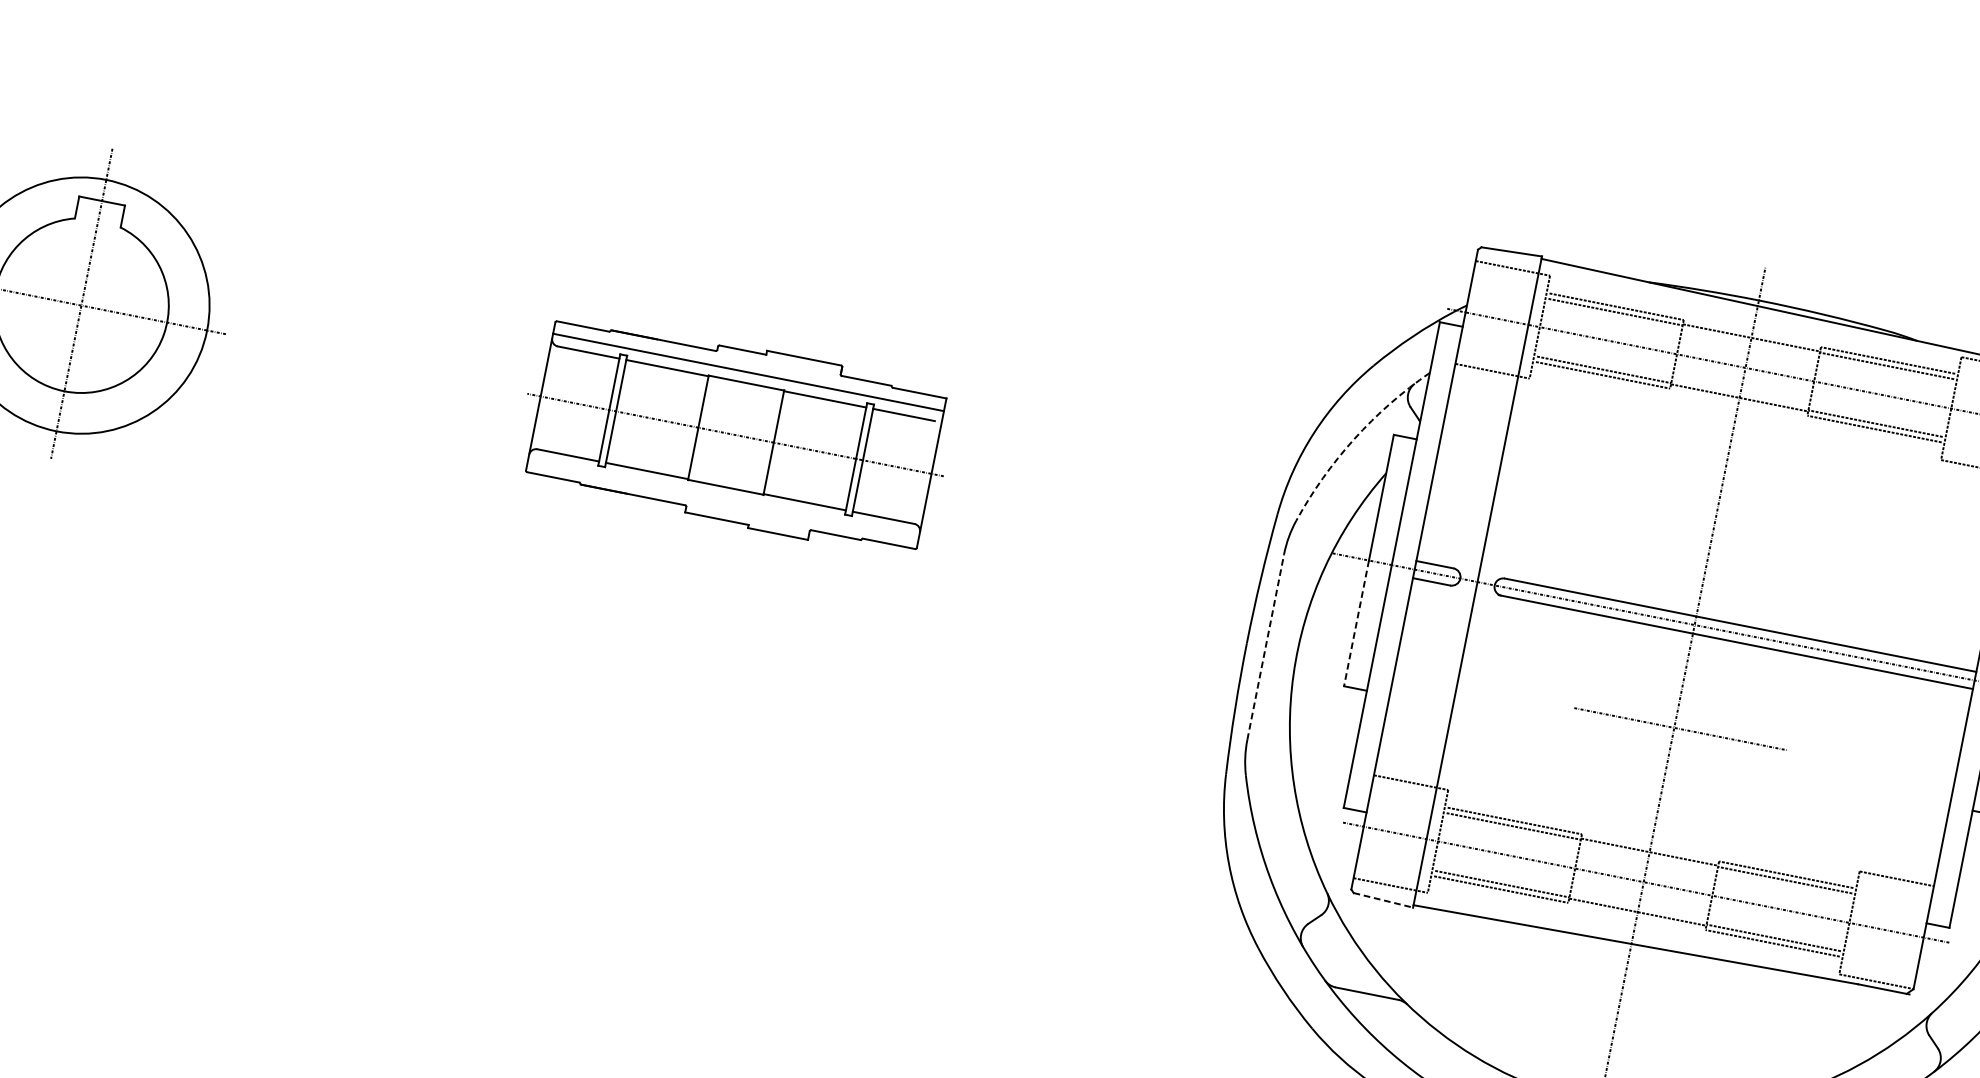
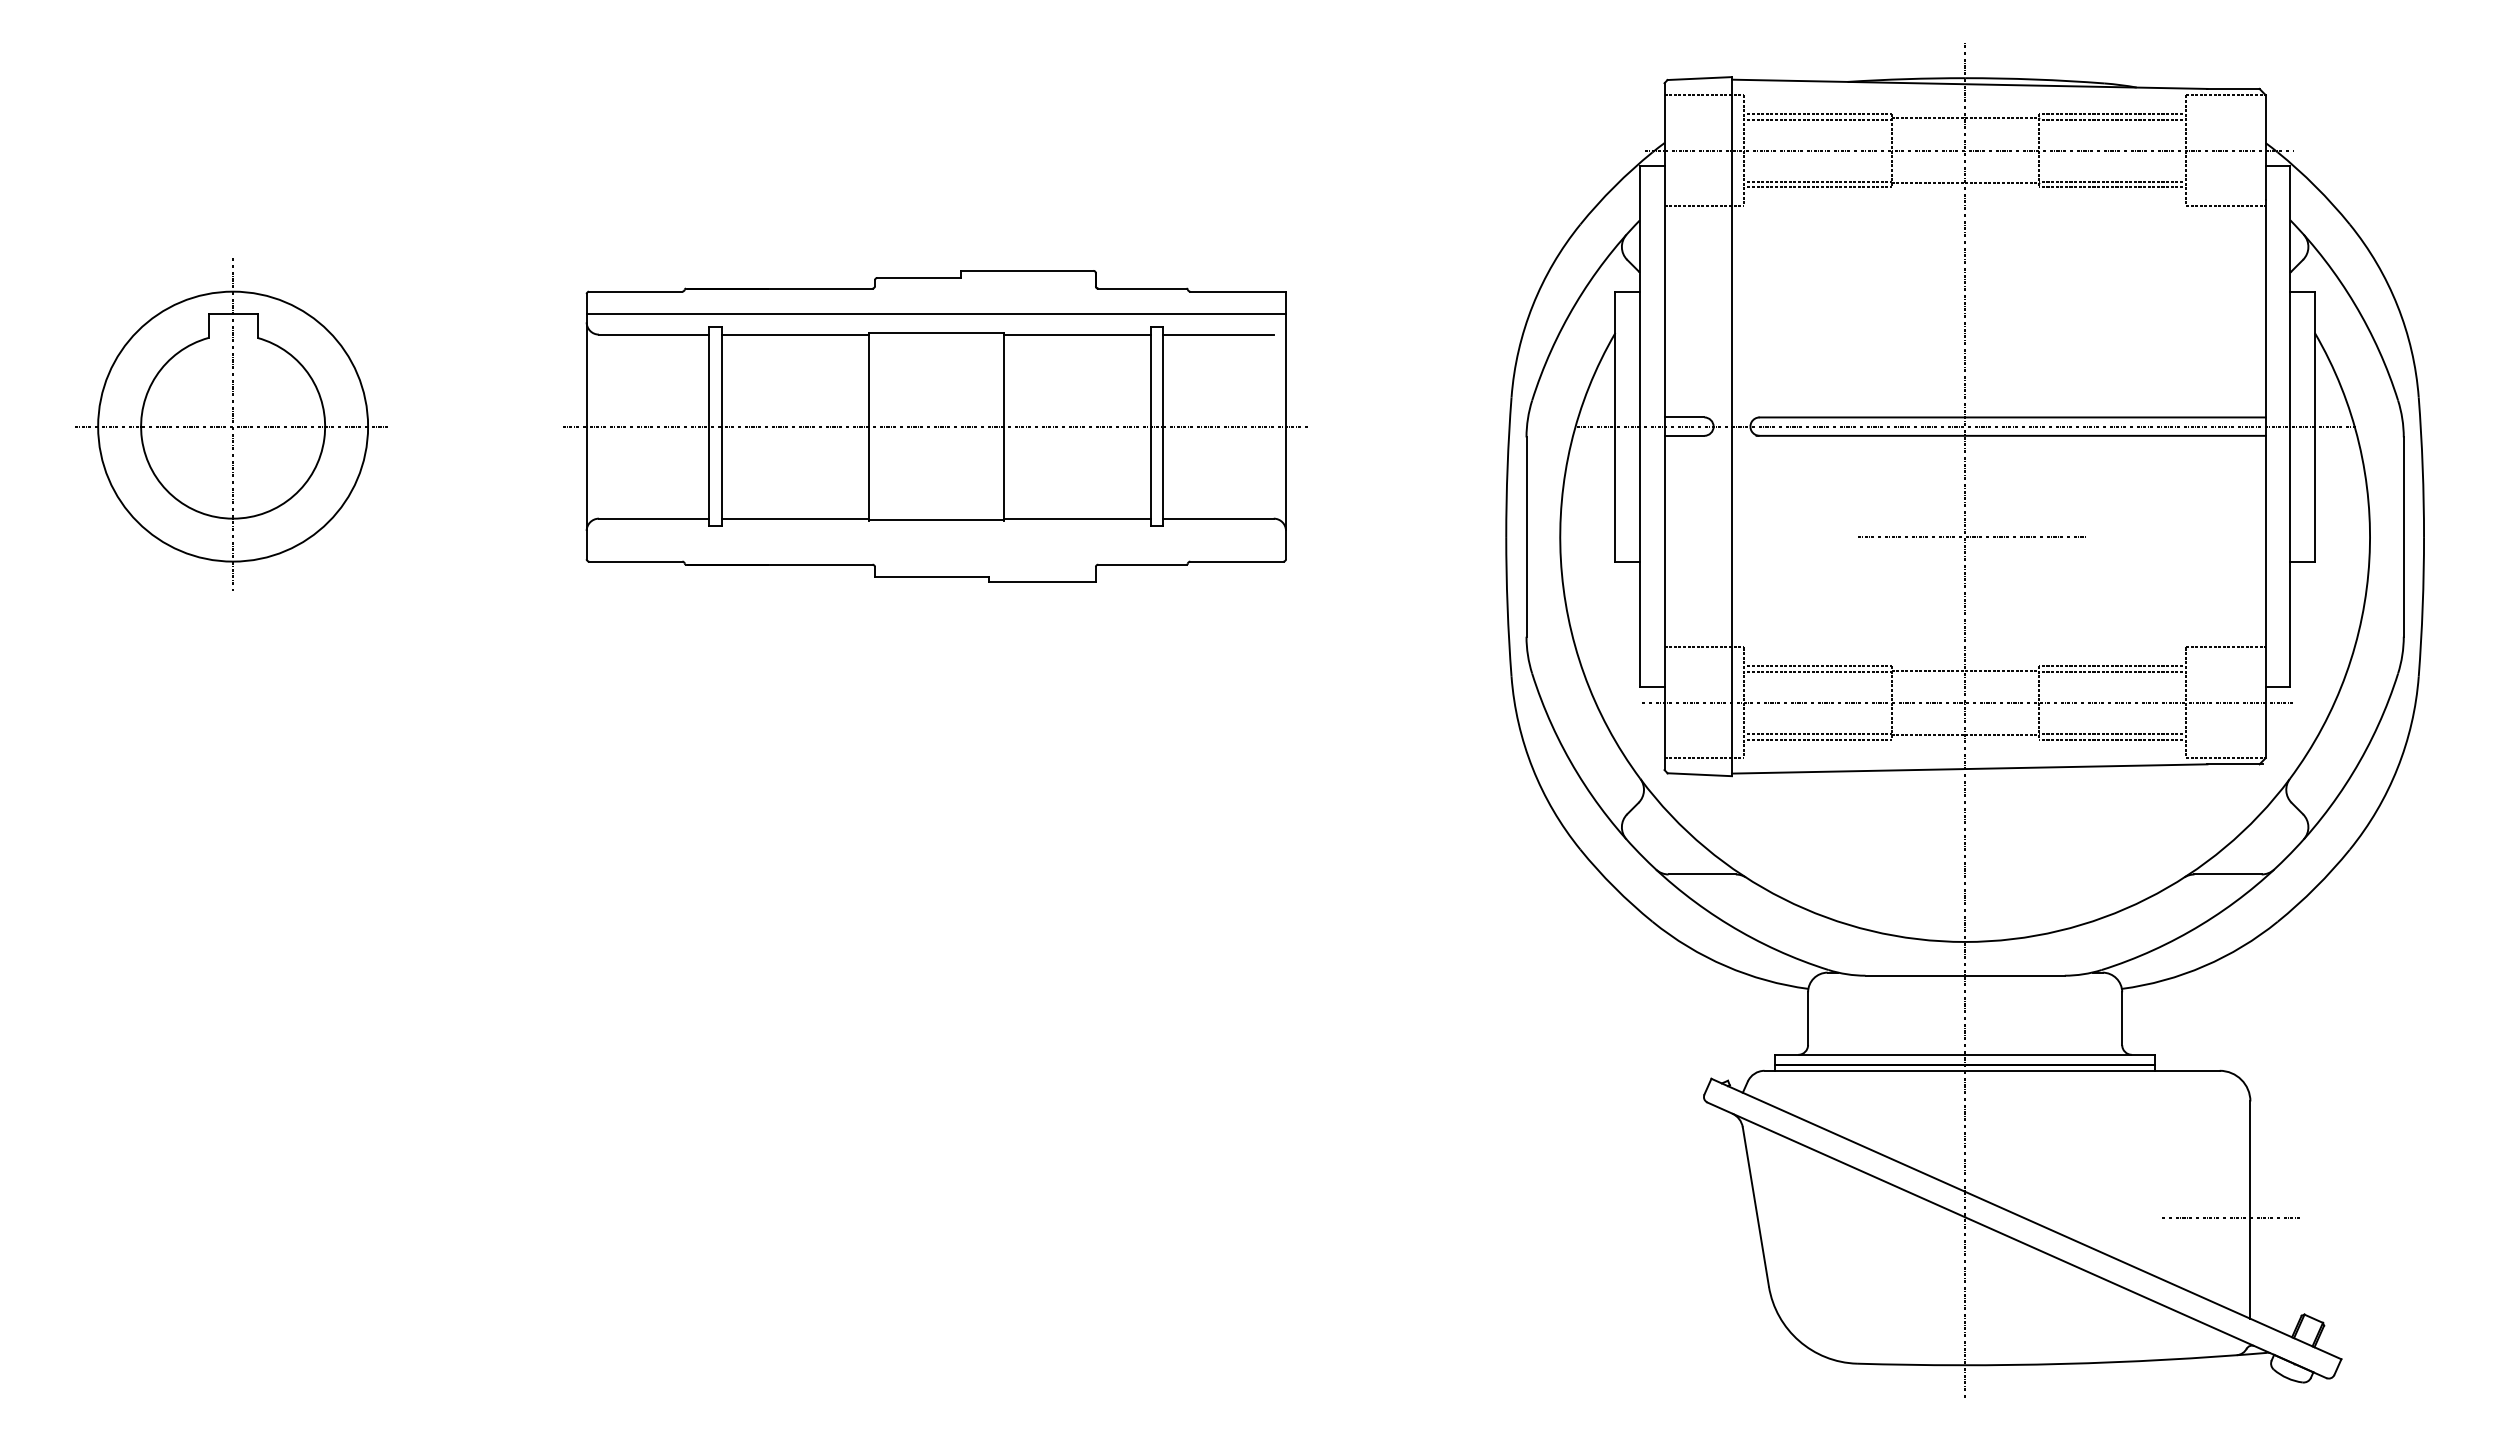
part: (735, 435) -> (935, 426), size x1.67
arc: (1354, 439) -> (1575, 304), dashed -> solid
line: (1356, 623) -> (1615, 494), dashed -> solid
line: (1265, 647) -> (1526, 537), dashed -> solid
line: (1384, 900) -> (1700, 774), dashed -> solid

